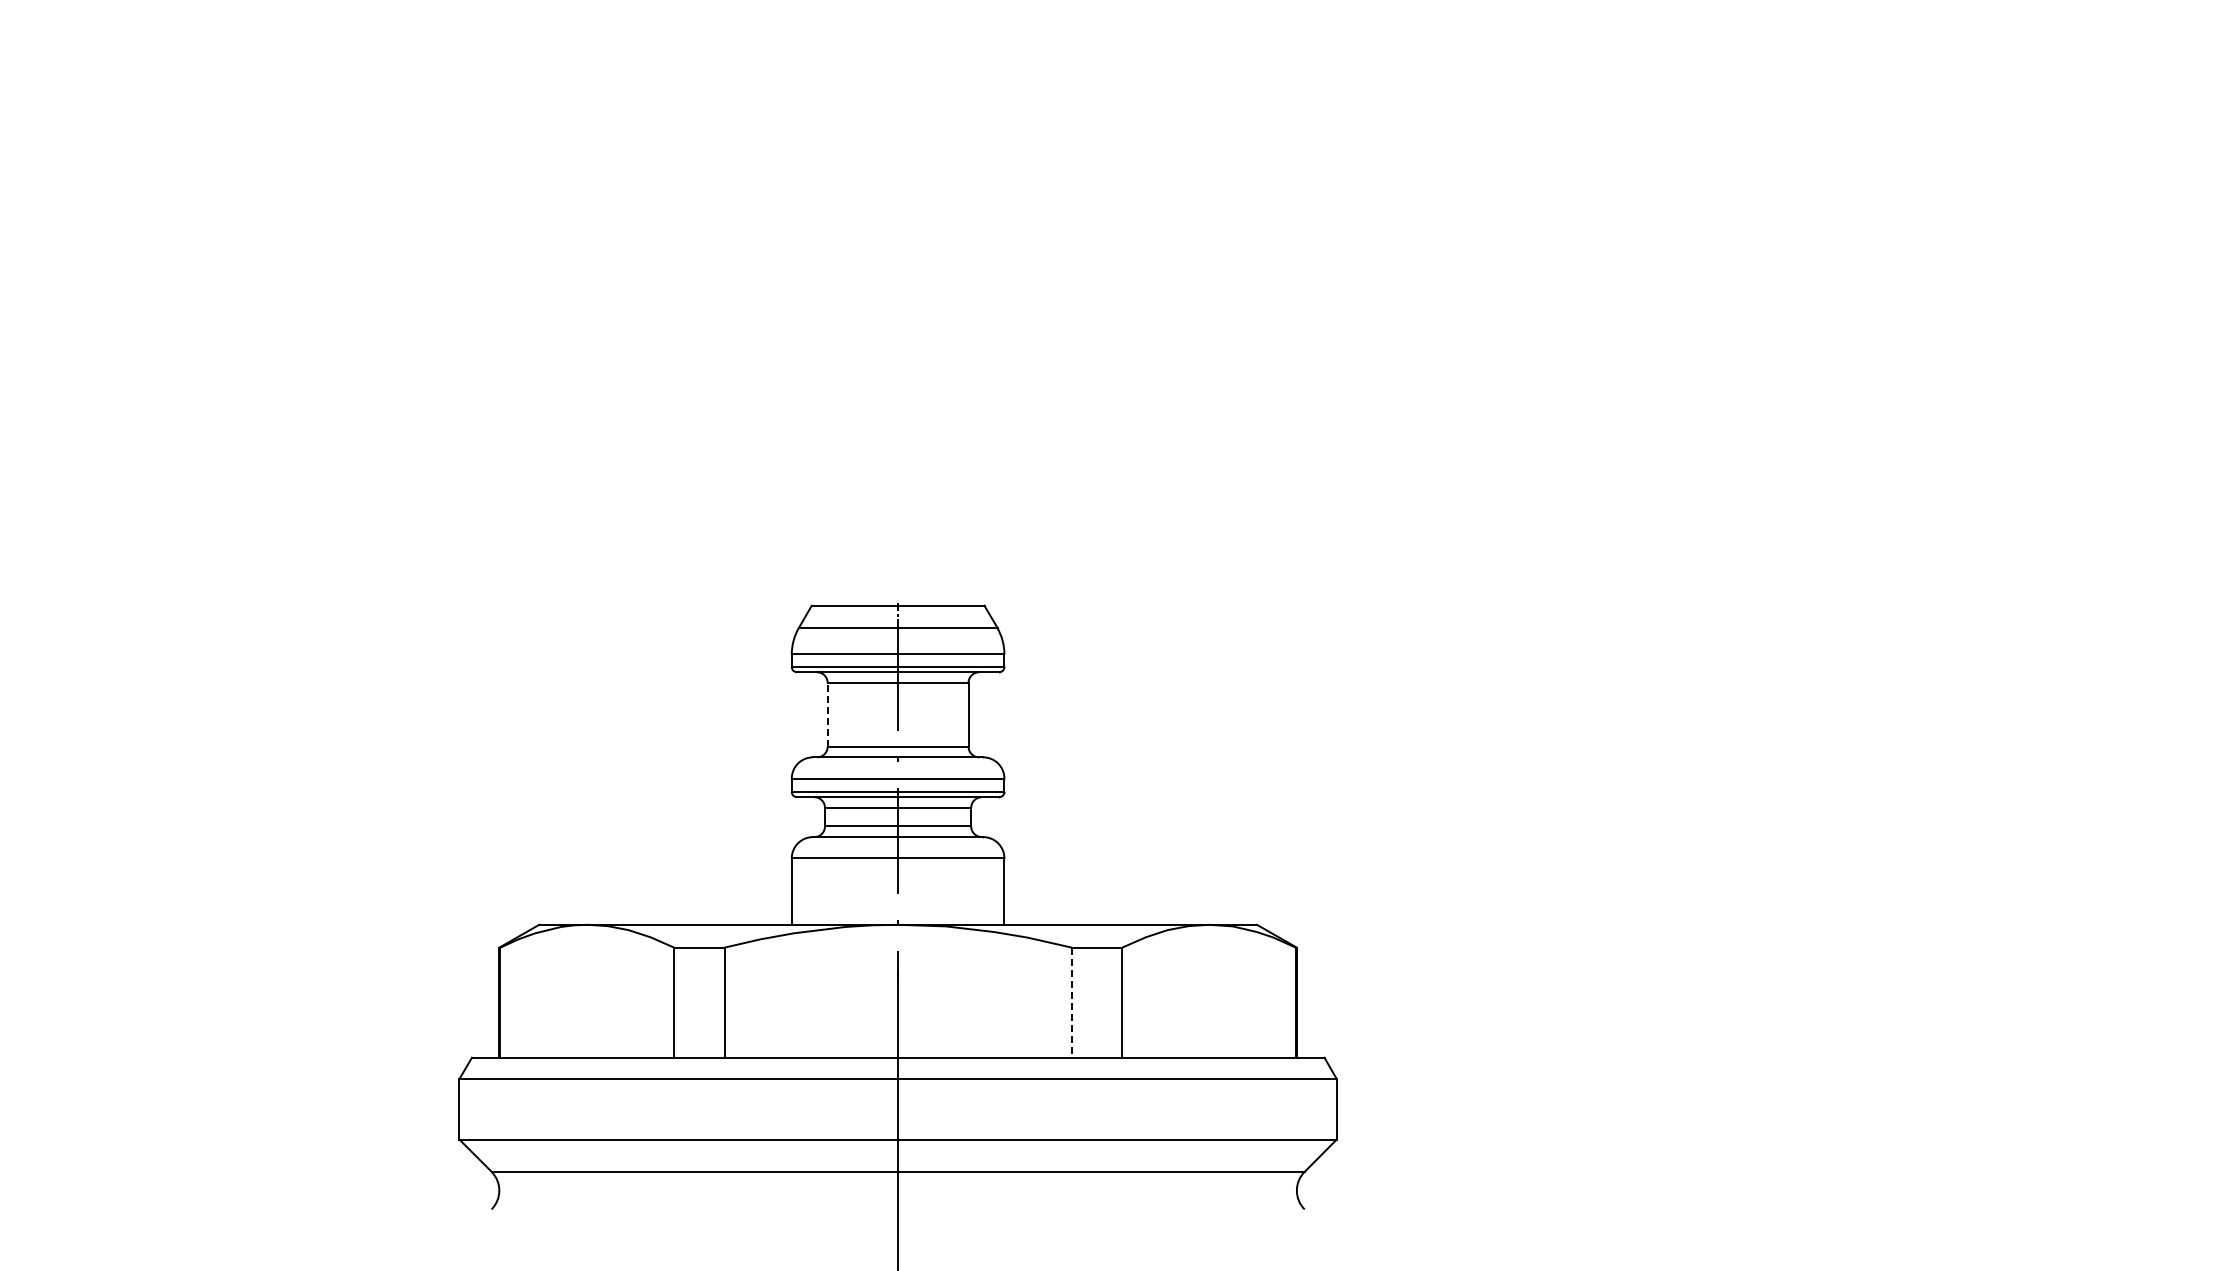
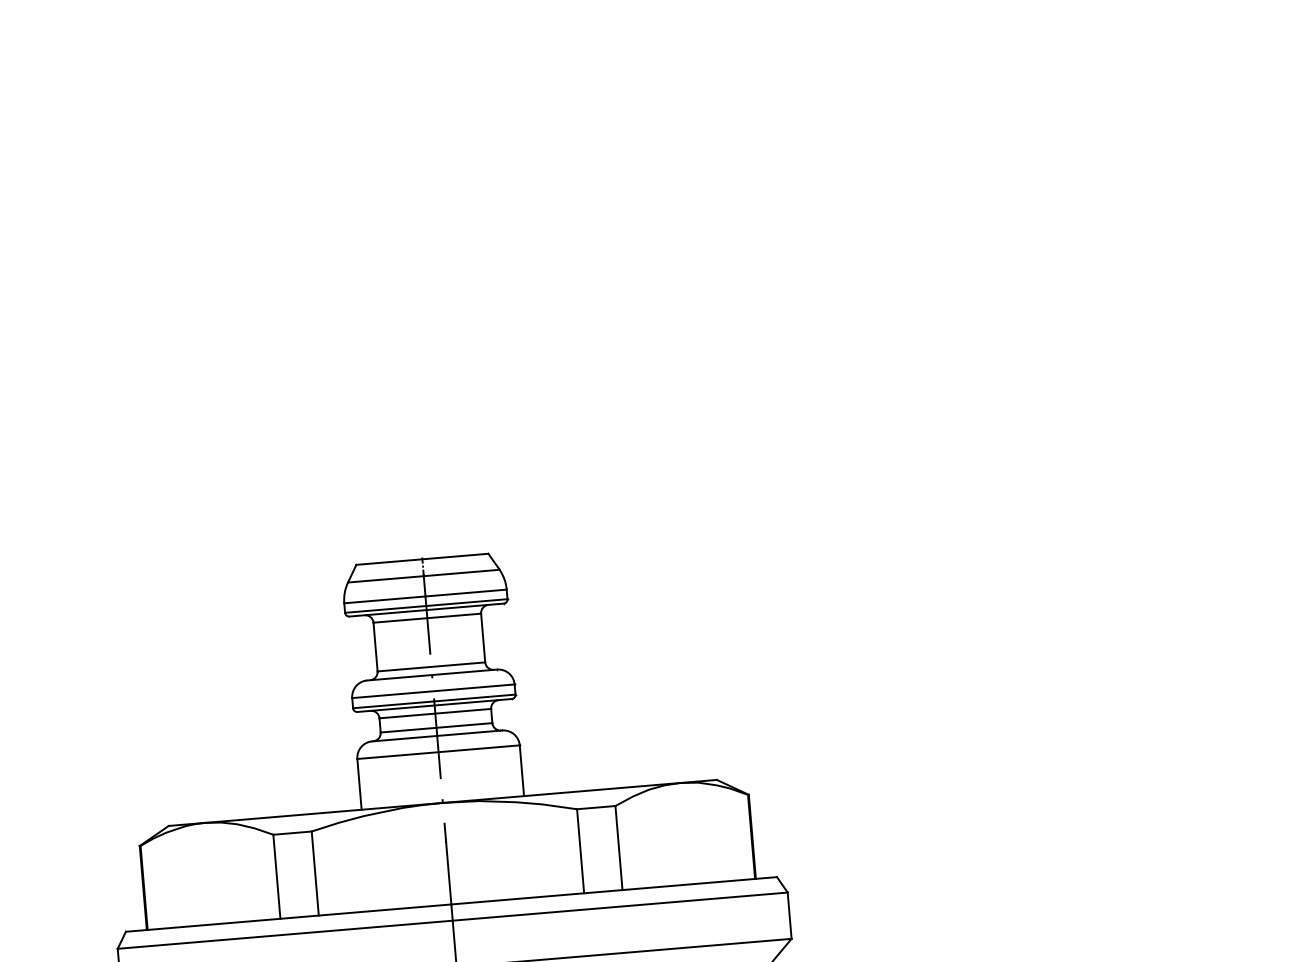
line: (827, 714) -> (375, 646), dashed -> solid
line: (1071, 1003) -> (580, 851), dashed -> solid

